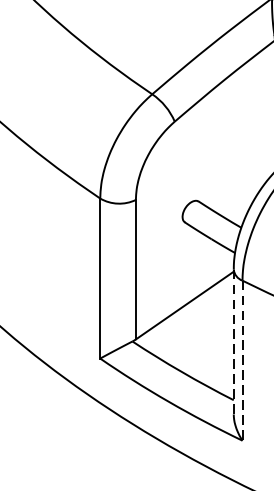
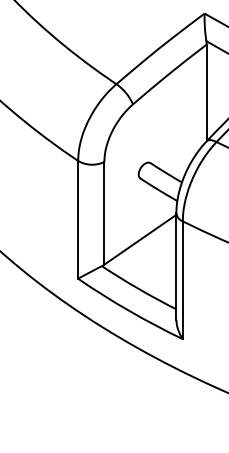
line: (233, 343) -> (176, 267), dashed -> solid
line: (242, 360) -> (182, 280), dashed -> solid

